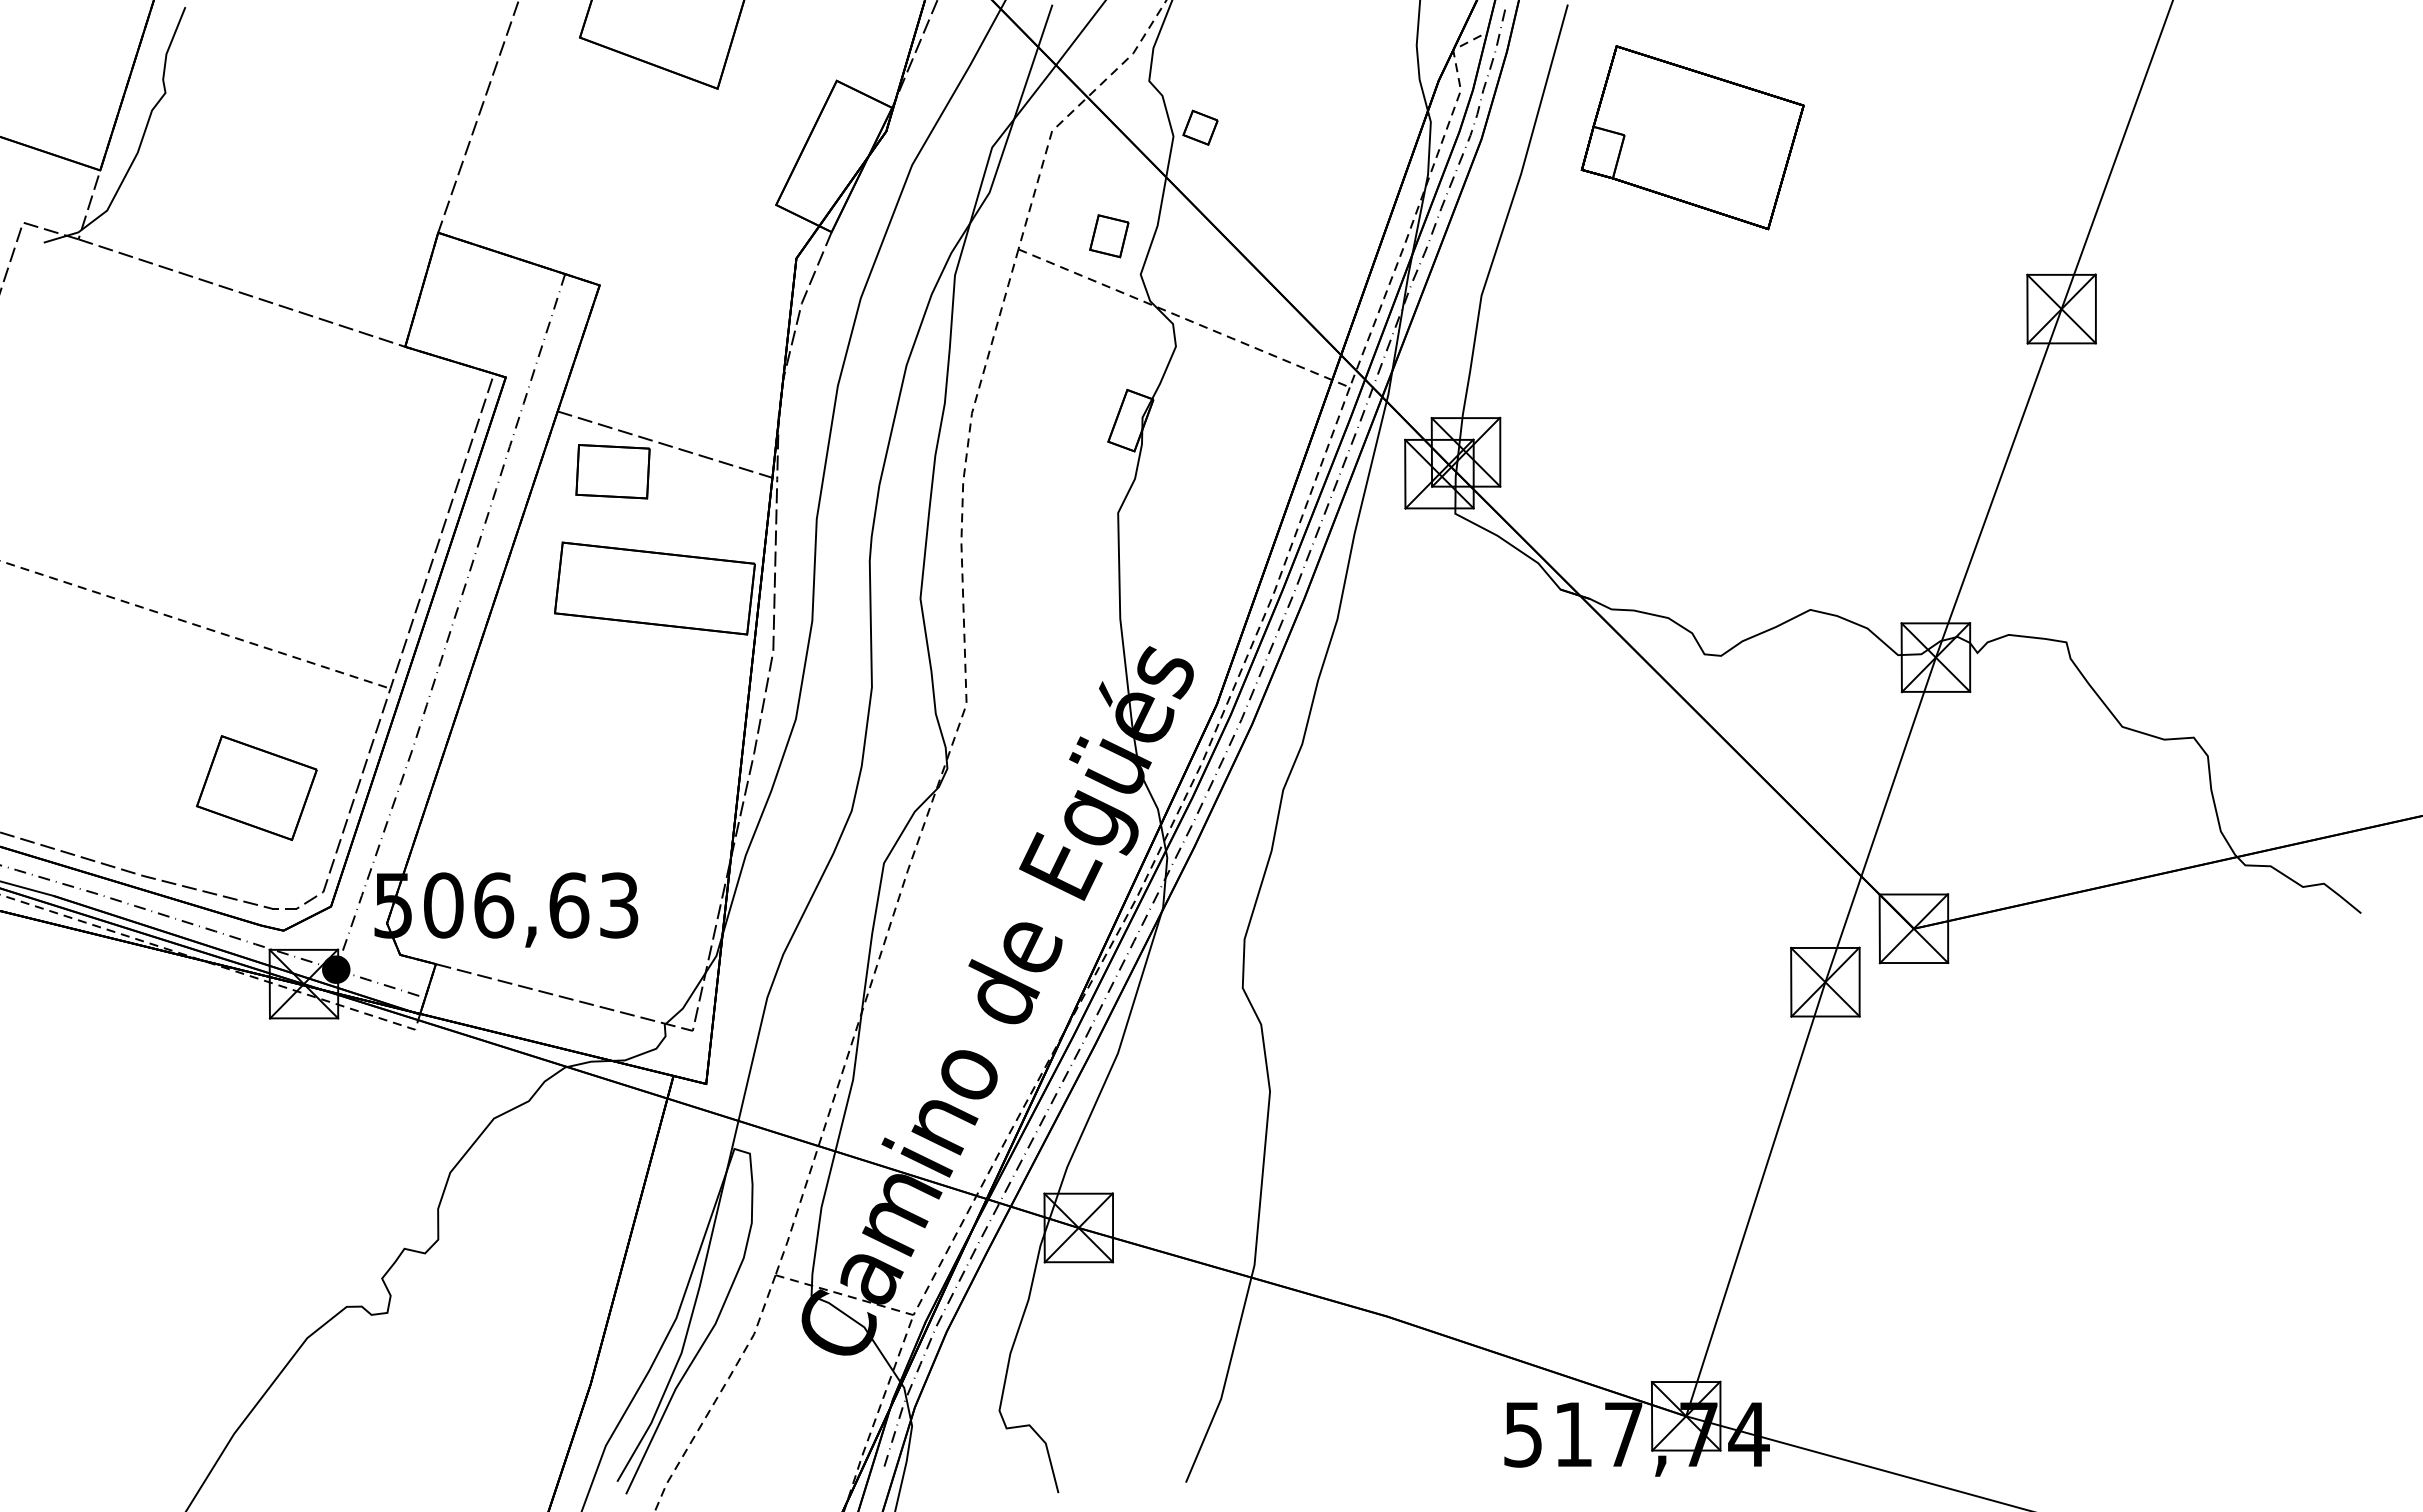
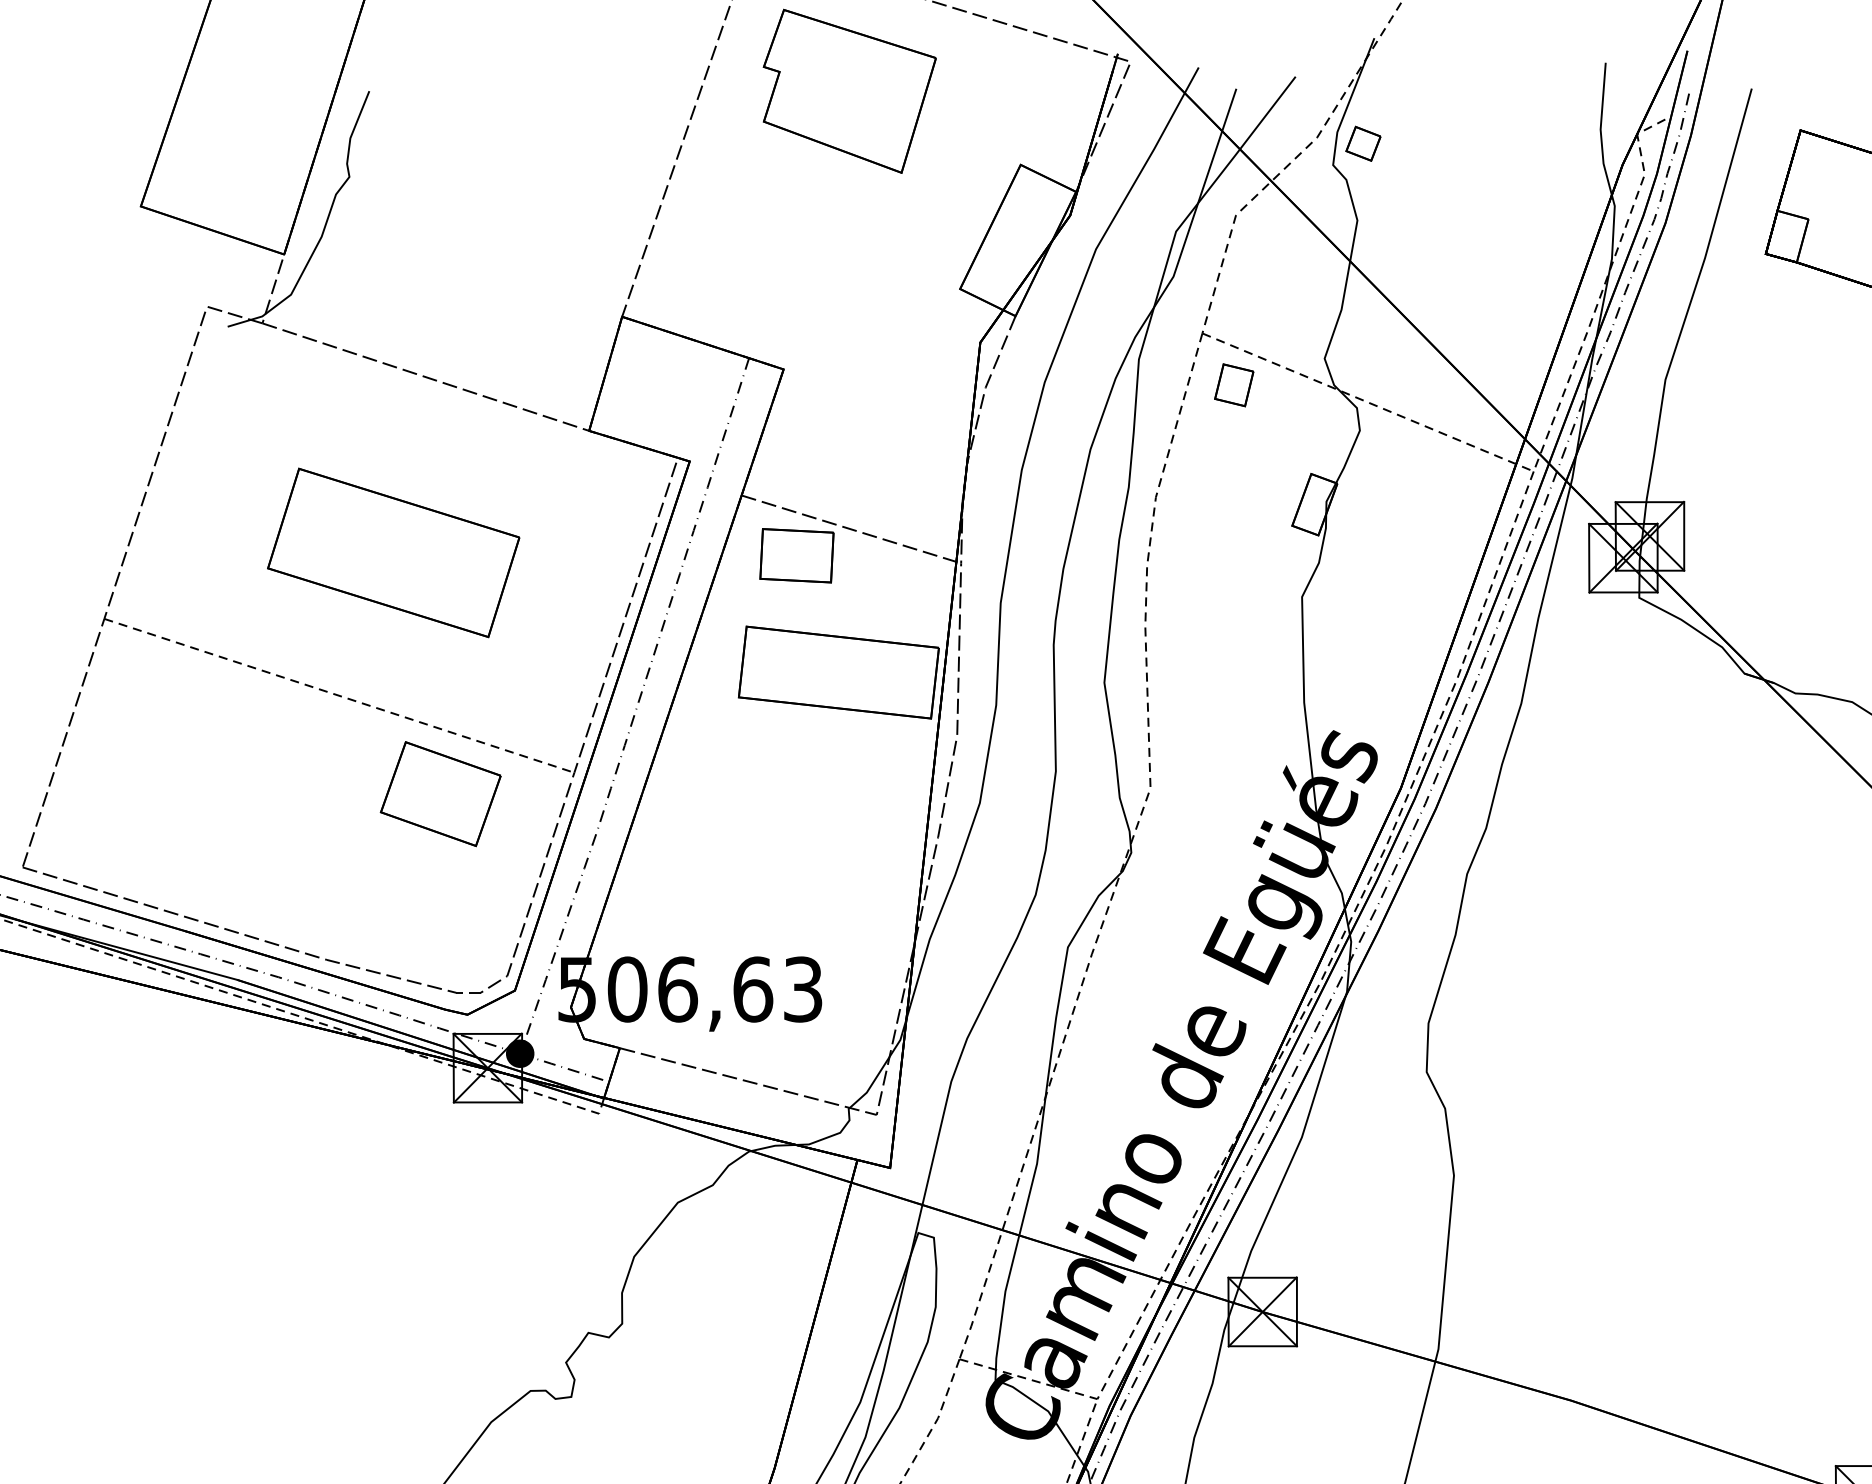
part: (1200, 127) -> (1363, 143), moved
part: (1109, 236) -> (1234, 385), moved
part: (209, 468) -> (393, 552), added
part: (256, 787) -> (440, 793), moved

